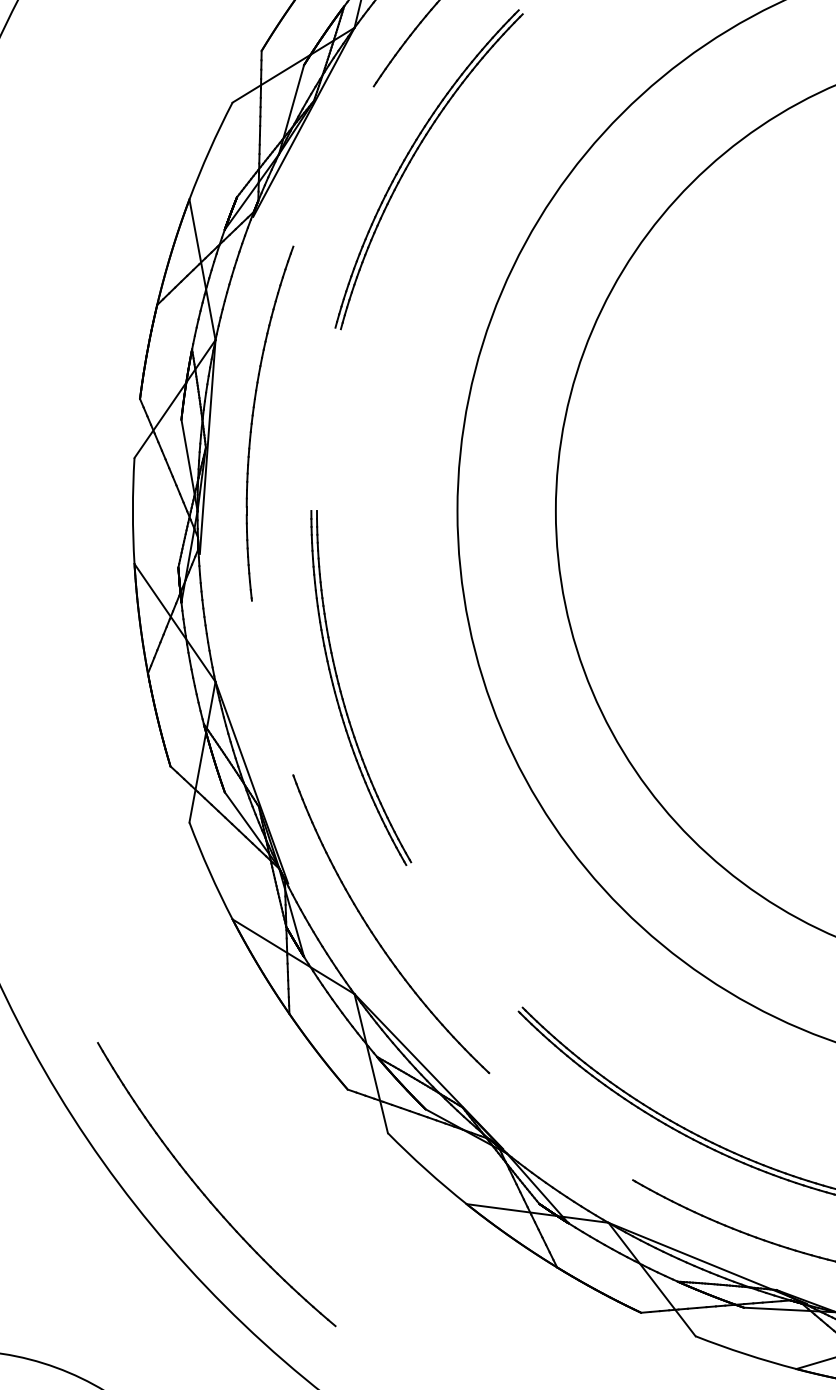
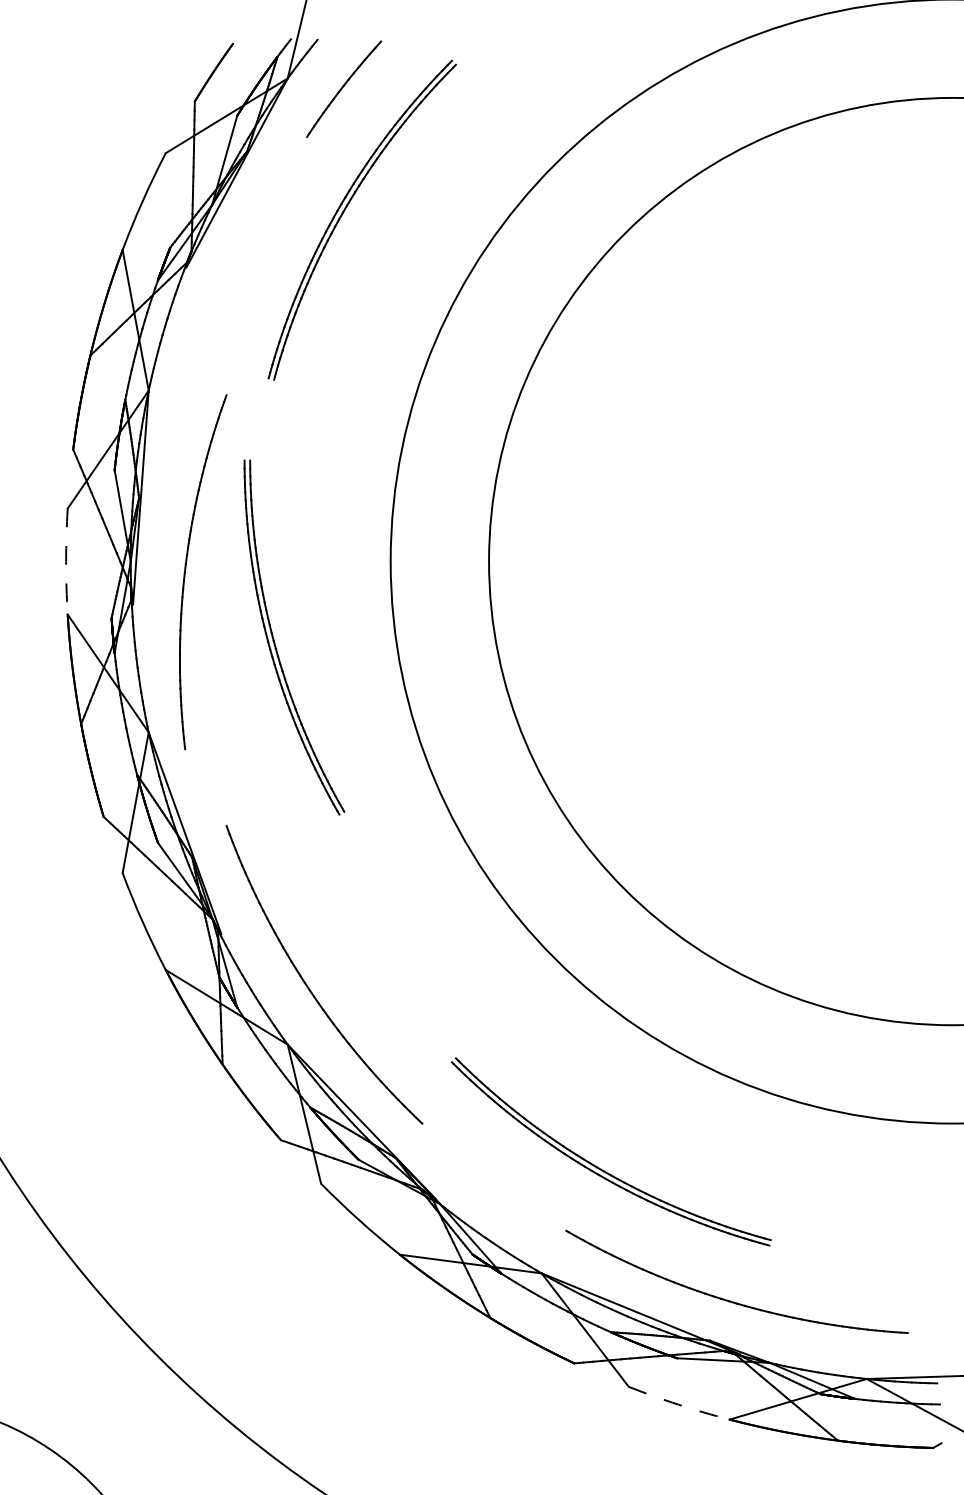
part: (253, 420) -> (186, 569), moved
arc: (133, 510) -> (66, 561), solid -> dashed
part: (342, 692) -> (275, 642), moved
part: (205, 1193) -> (138, 1244), removed
arc: (745, 1353) -> (678, 1404), solid -> dashed

